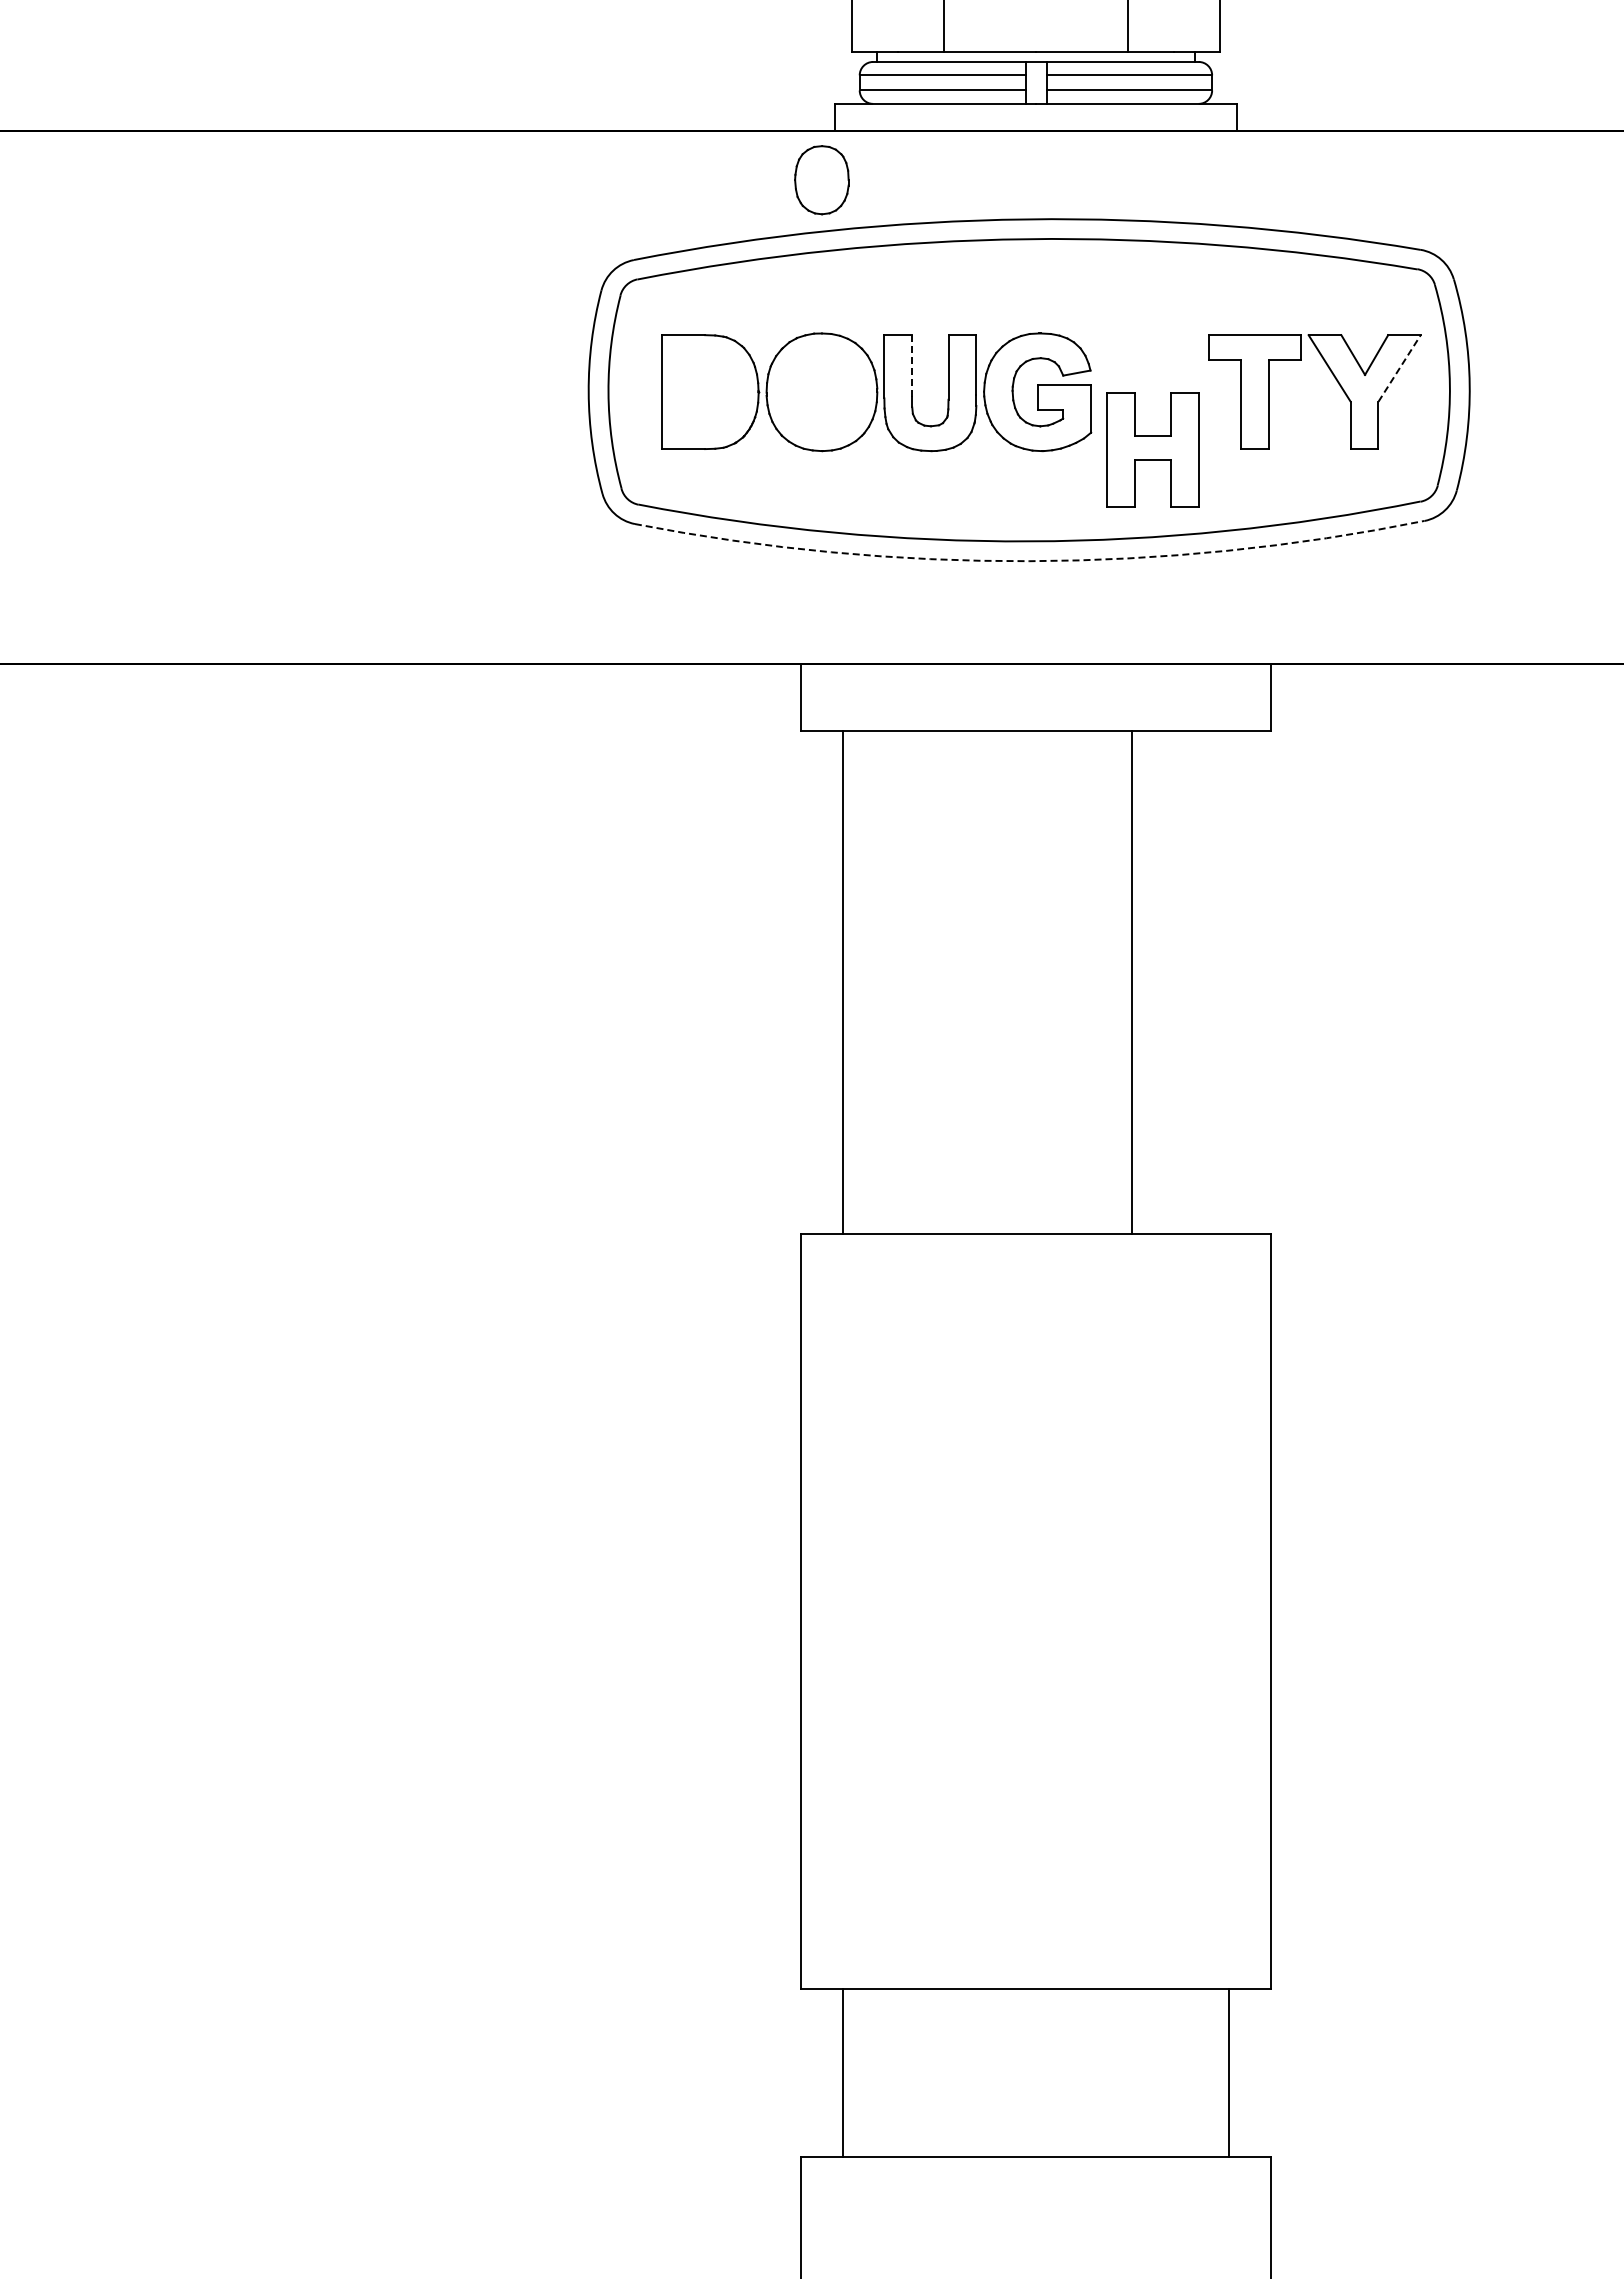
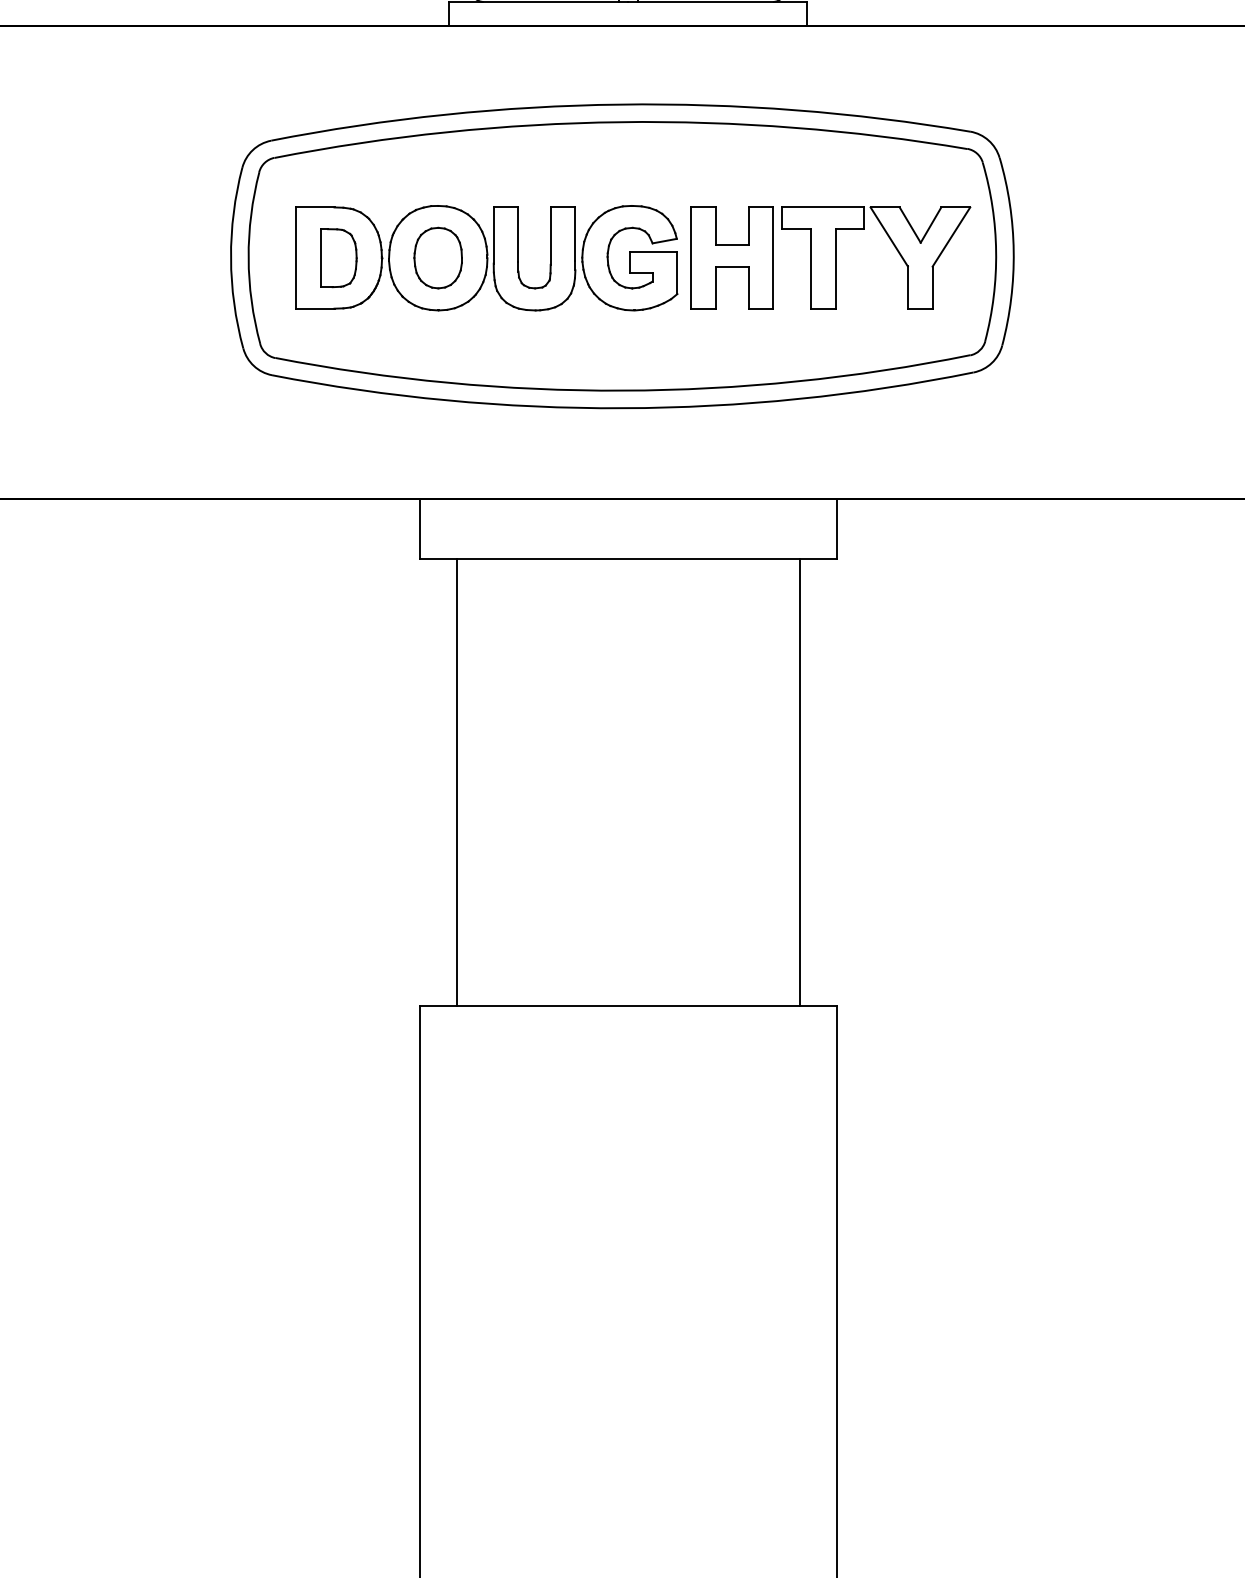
part: (821, 180) -> (437, 258), moved
line: (912, 365) -> (518, 234), dashed -> solid
line: (1399, 368) -> (951, 237), dashed -> solid
part: (710, 391) -> (339, 257), added
part: (1152, 449) -> (731, 257), moved
arc: (1029, 561) -> (622, 408), dashed -> solid
line: (1131, 982) -> (799, 782), moved

